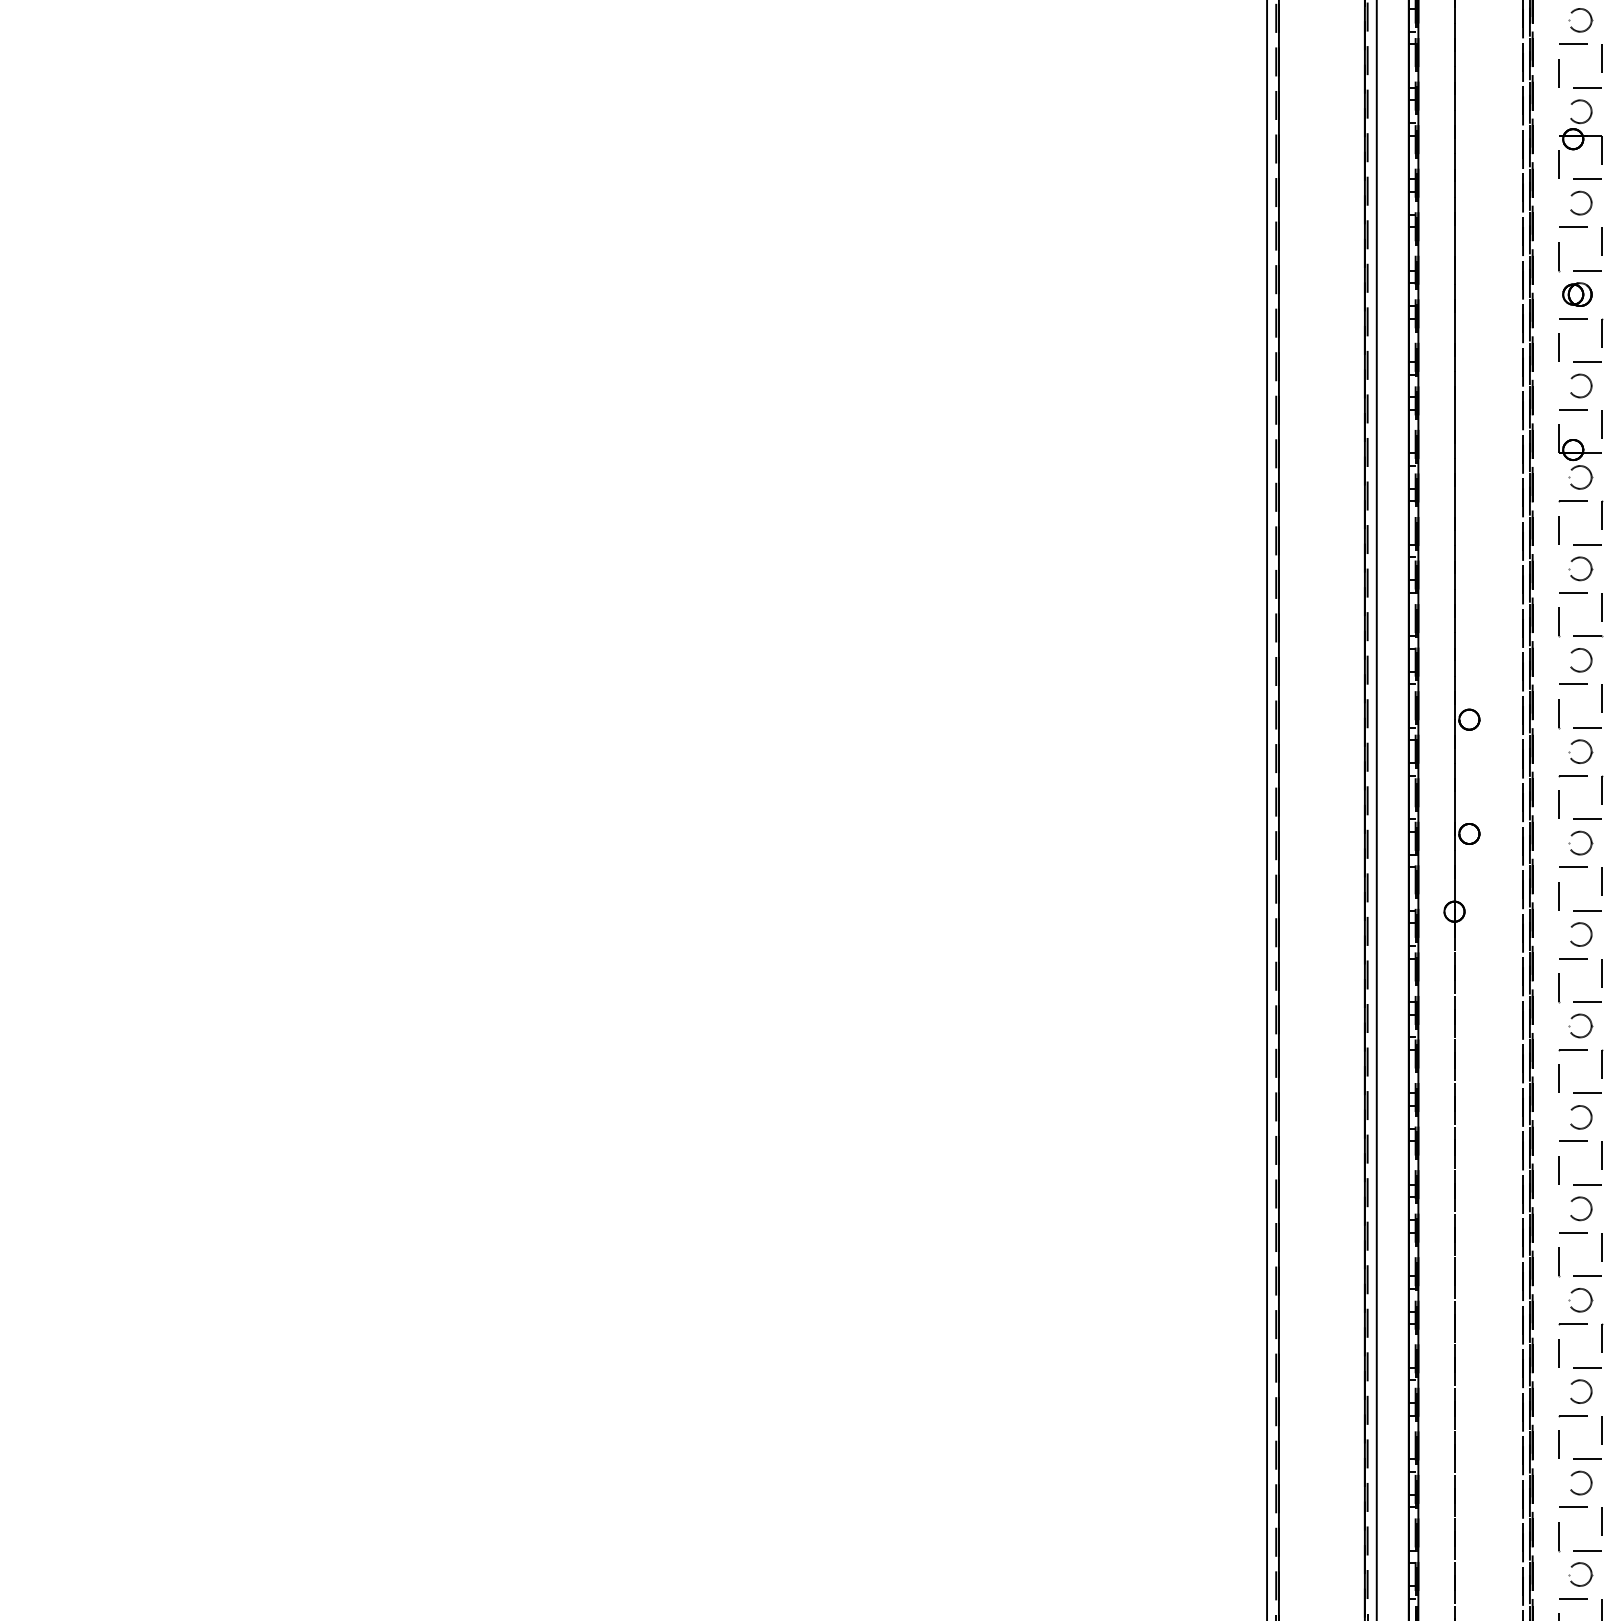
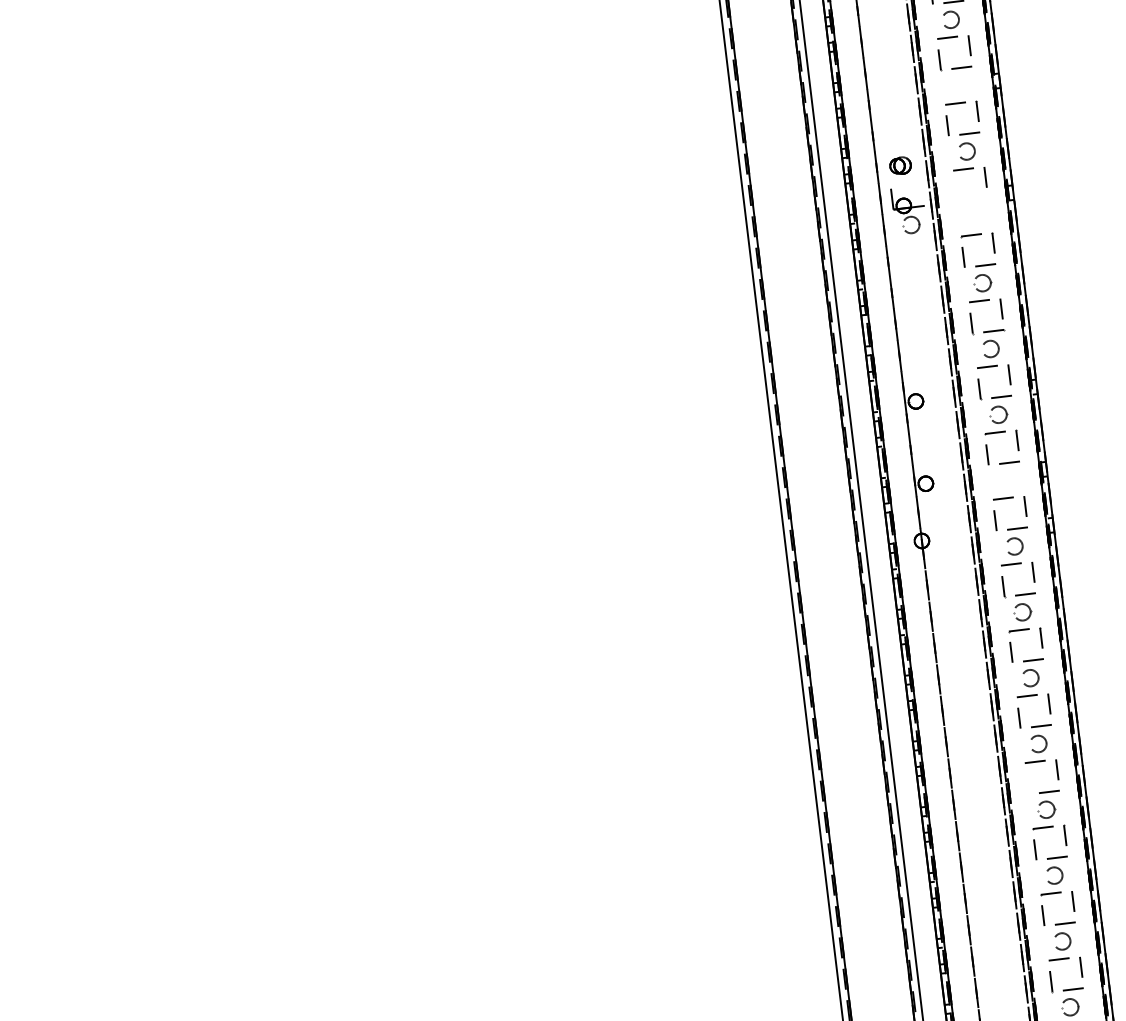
part: (1577, 294) -> (900, 165), moved
part: (1579, 456) -> (908, 210), moved
part: (1585, 834) -> (1009, 473), removed
line: (1559, 1262) -> (1028, 784), removed

